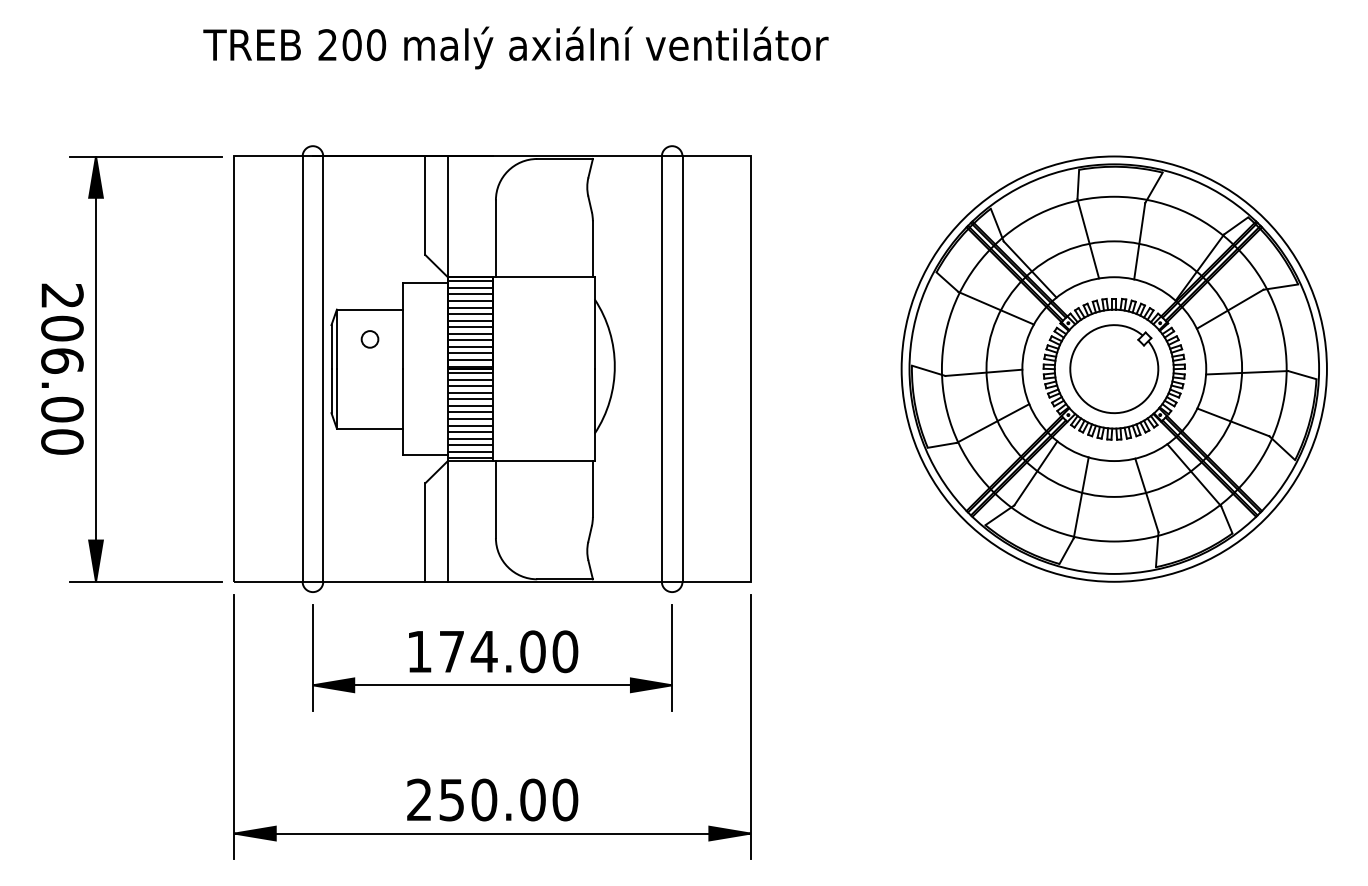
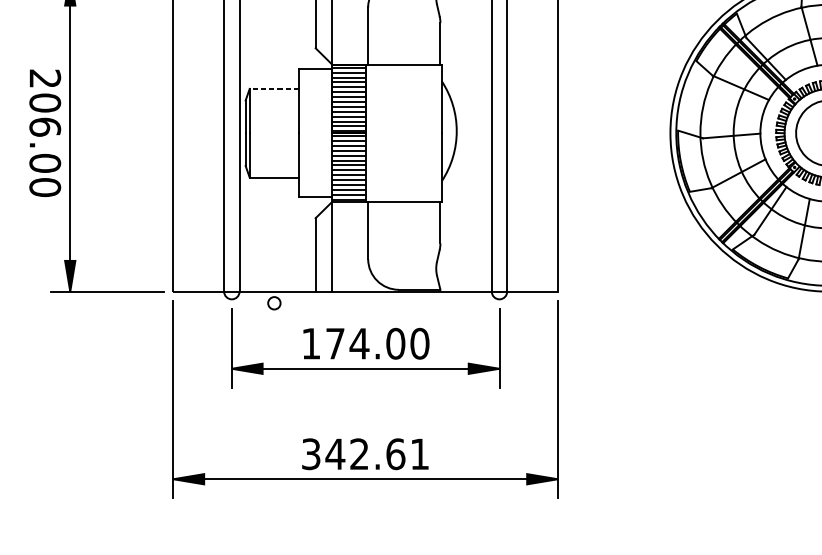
line: (369, 309) -> (273, 88), solid -> dashed
circle: (369, 339) -> (273, 303), moved
text: (492, 799) -> (365, 453), 250.00 -> 342.61

